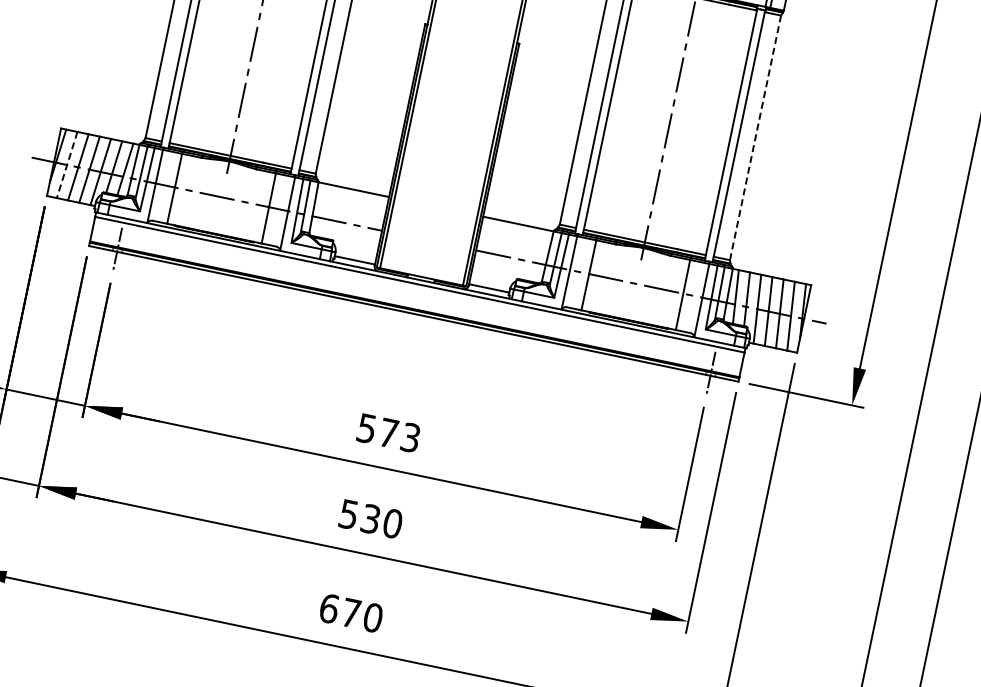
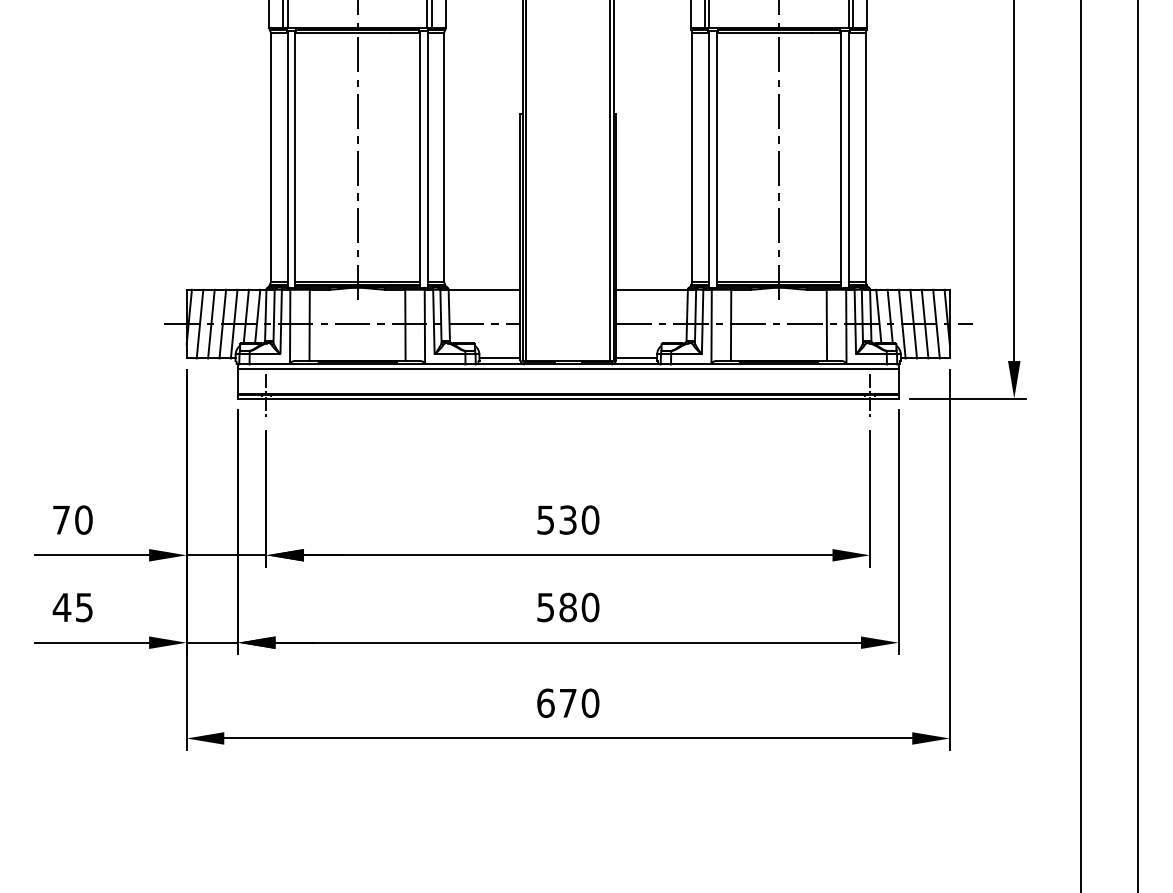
line: (755, 136) -> (865, 156), dashed -> solid
line: (67, 165) -> (200, 324), dashed -> solid
text: (400, 434) -> (579, 519), 573 -> 530
text: (370, 518) -> (567, 607), 530 -> 580

